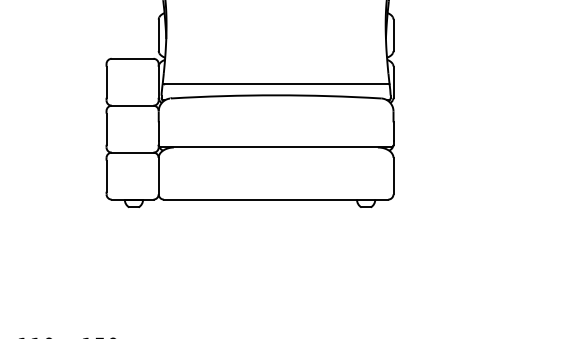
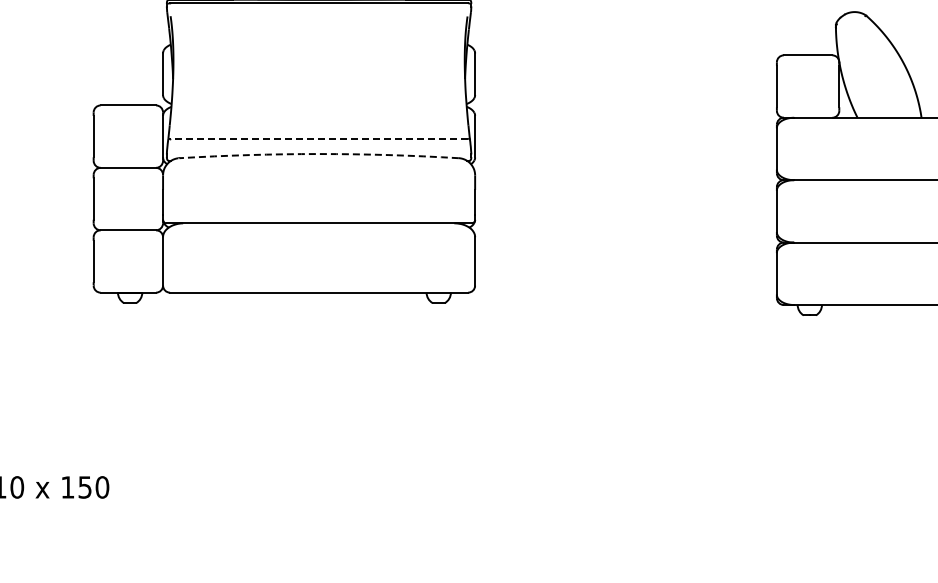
line: (275, 83) -> (318, 138), solid -> dashed
arc: (276, 95) -> (319, 154), solid -> dashed

